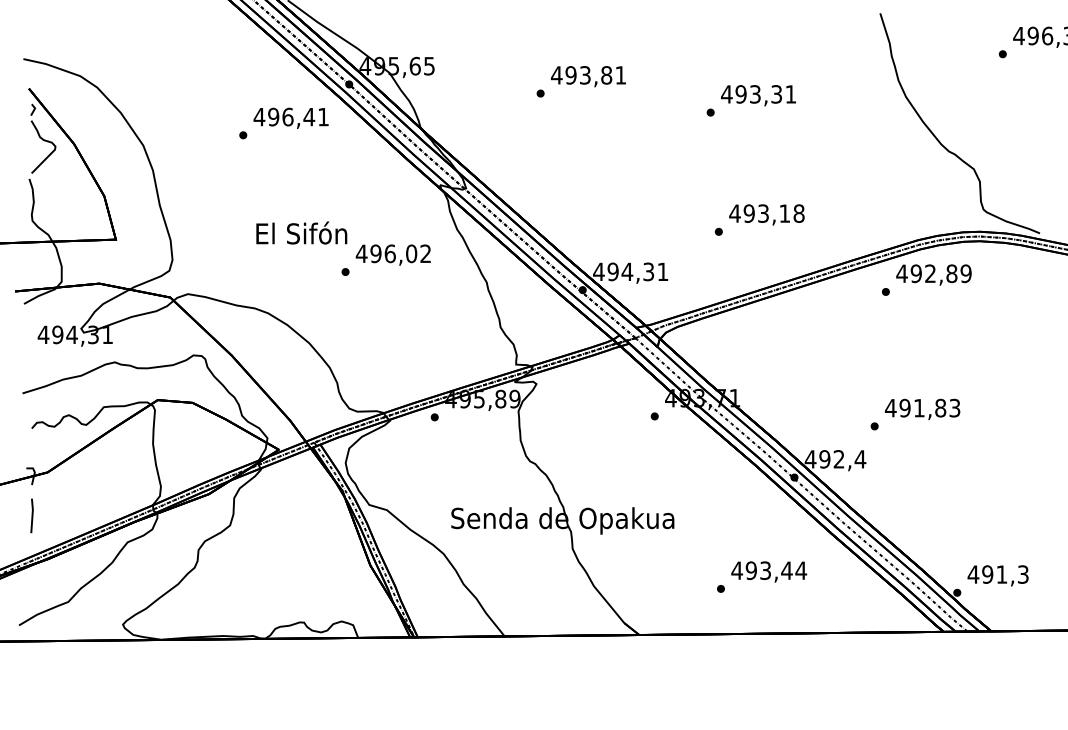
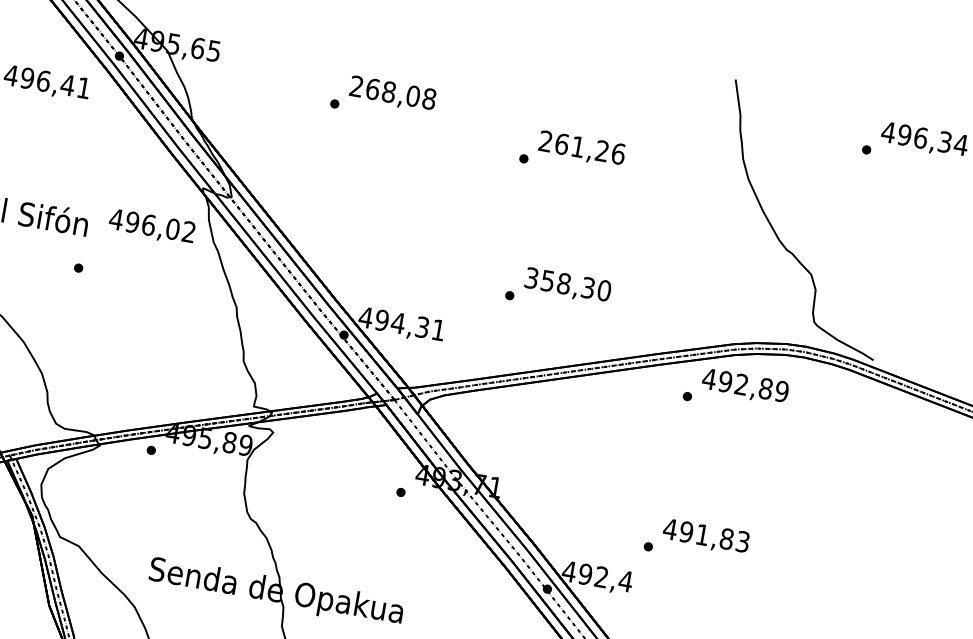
text: (588, 75) -> (392, 92), 493,81 -> 268,08
text: (758, 94) -> (581, 147), 493,31 -> 261,26
text: (766, 213) -> (567, 284), 493,18 -> 358,30
text: (392, 254) -> (151, 226), moved

